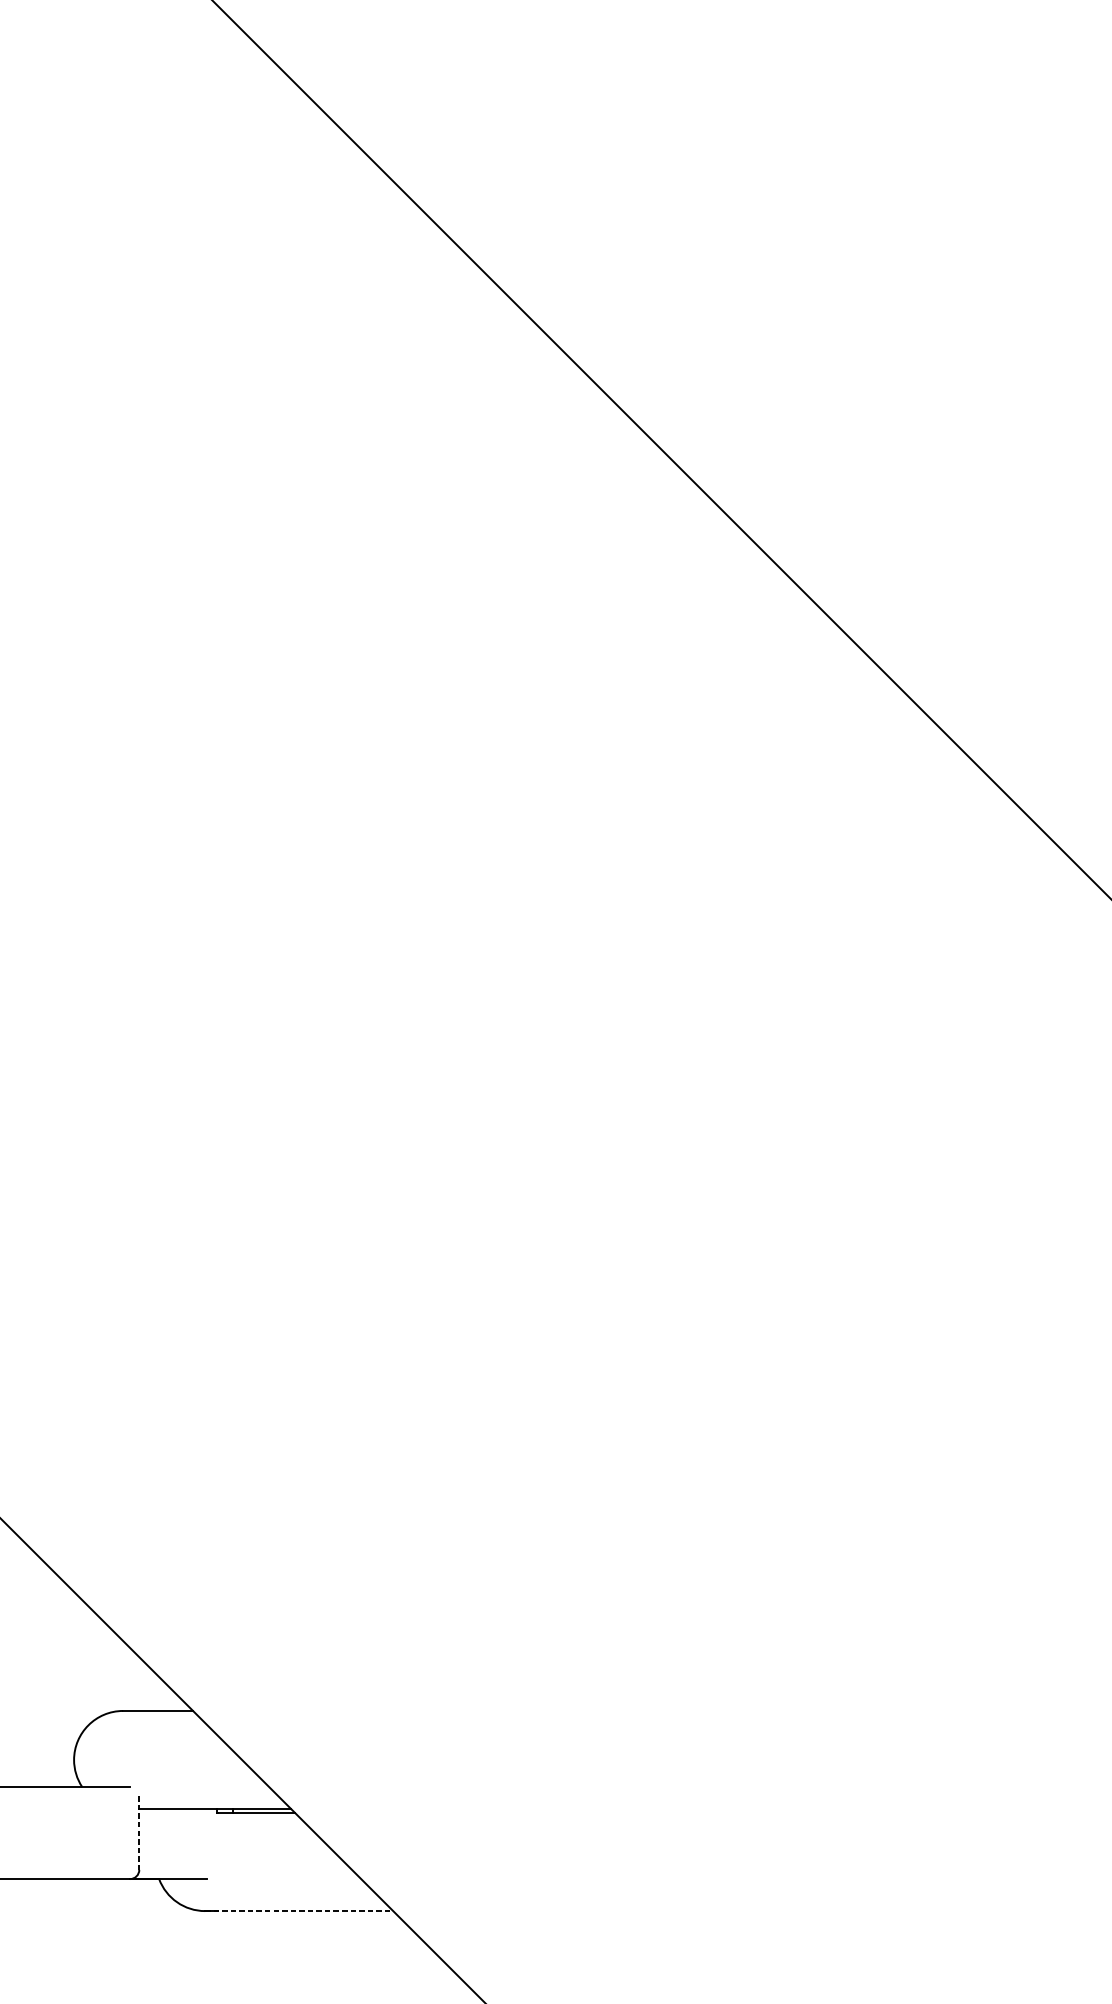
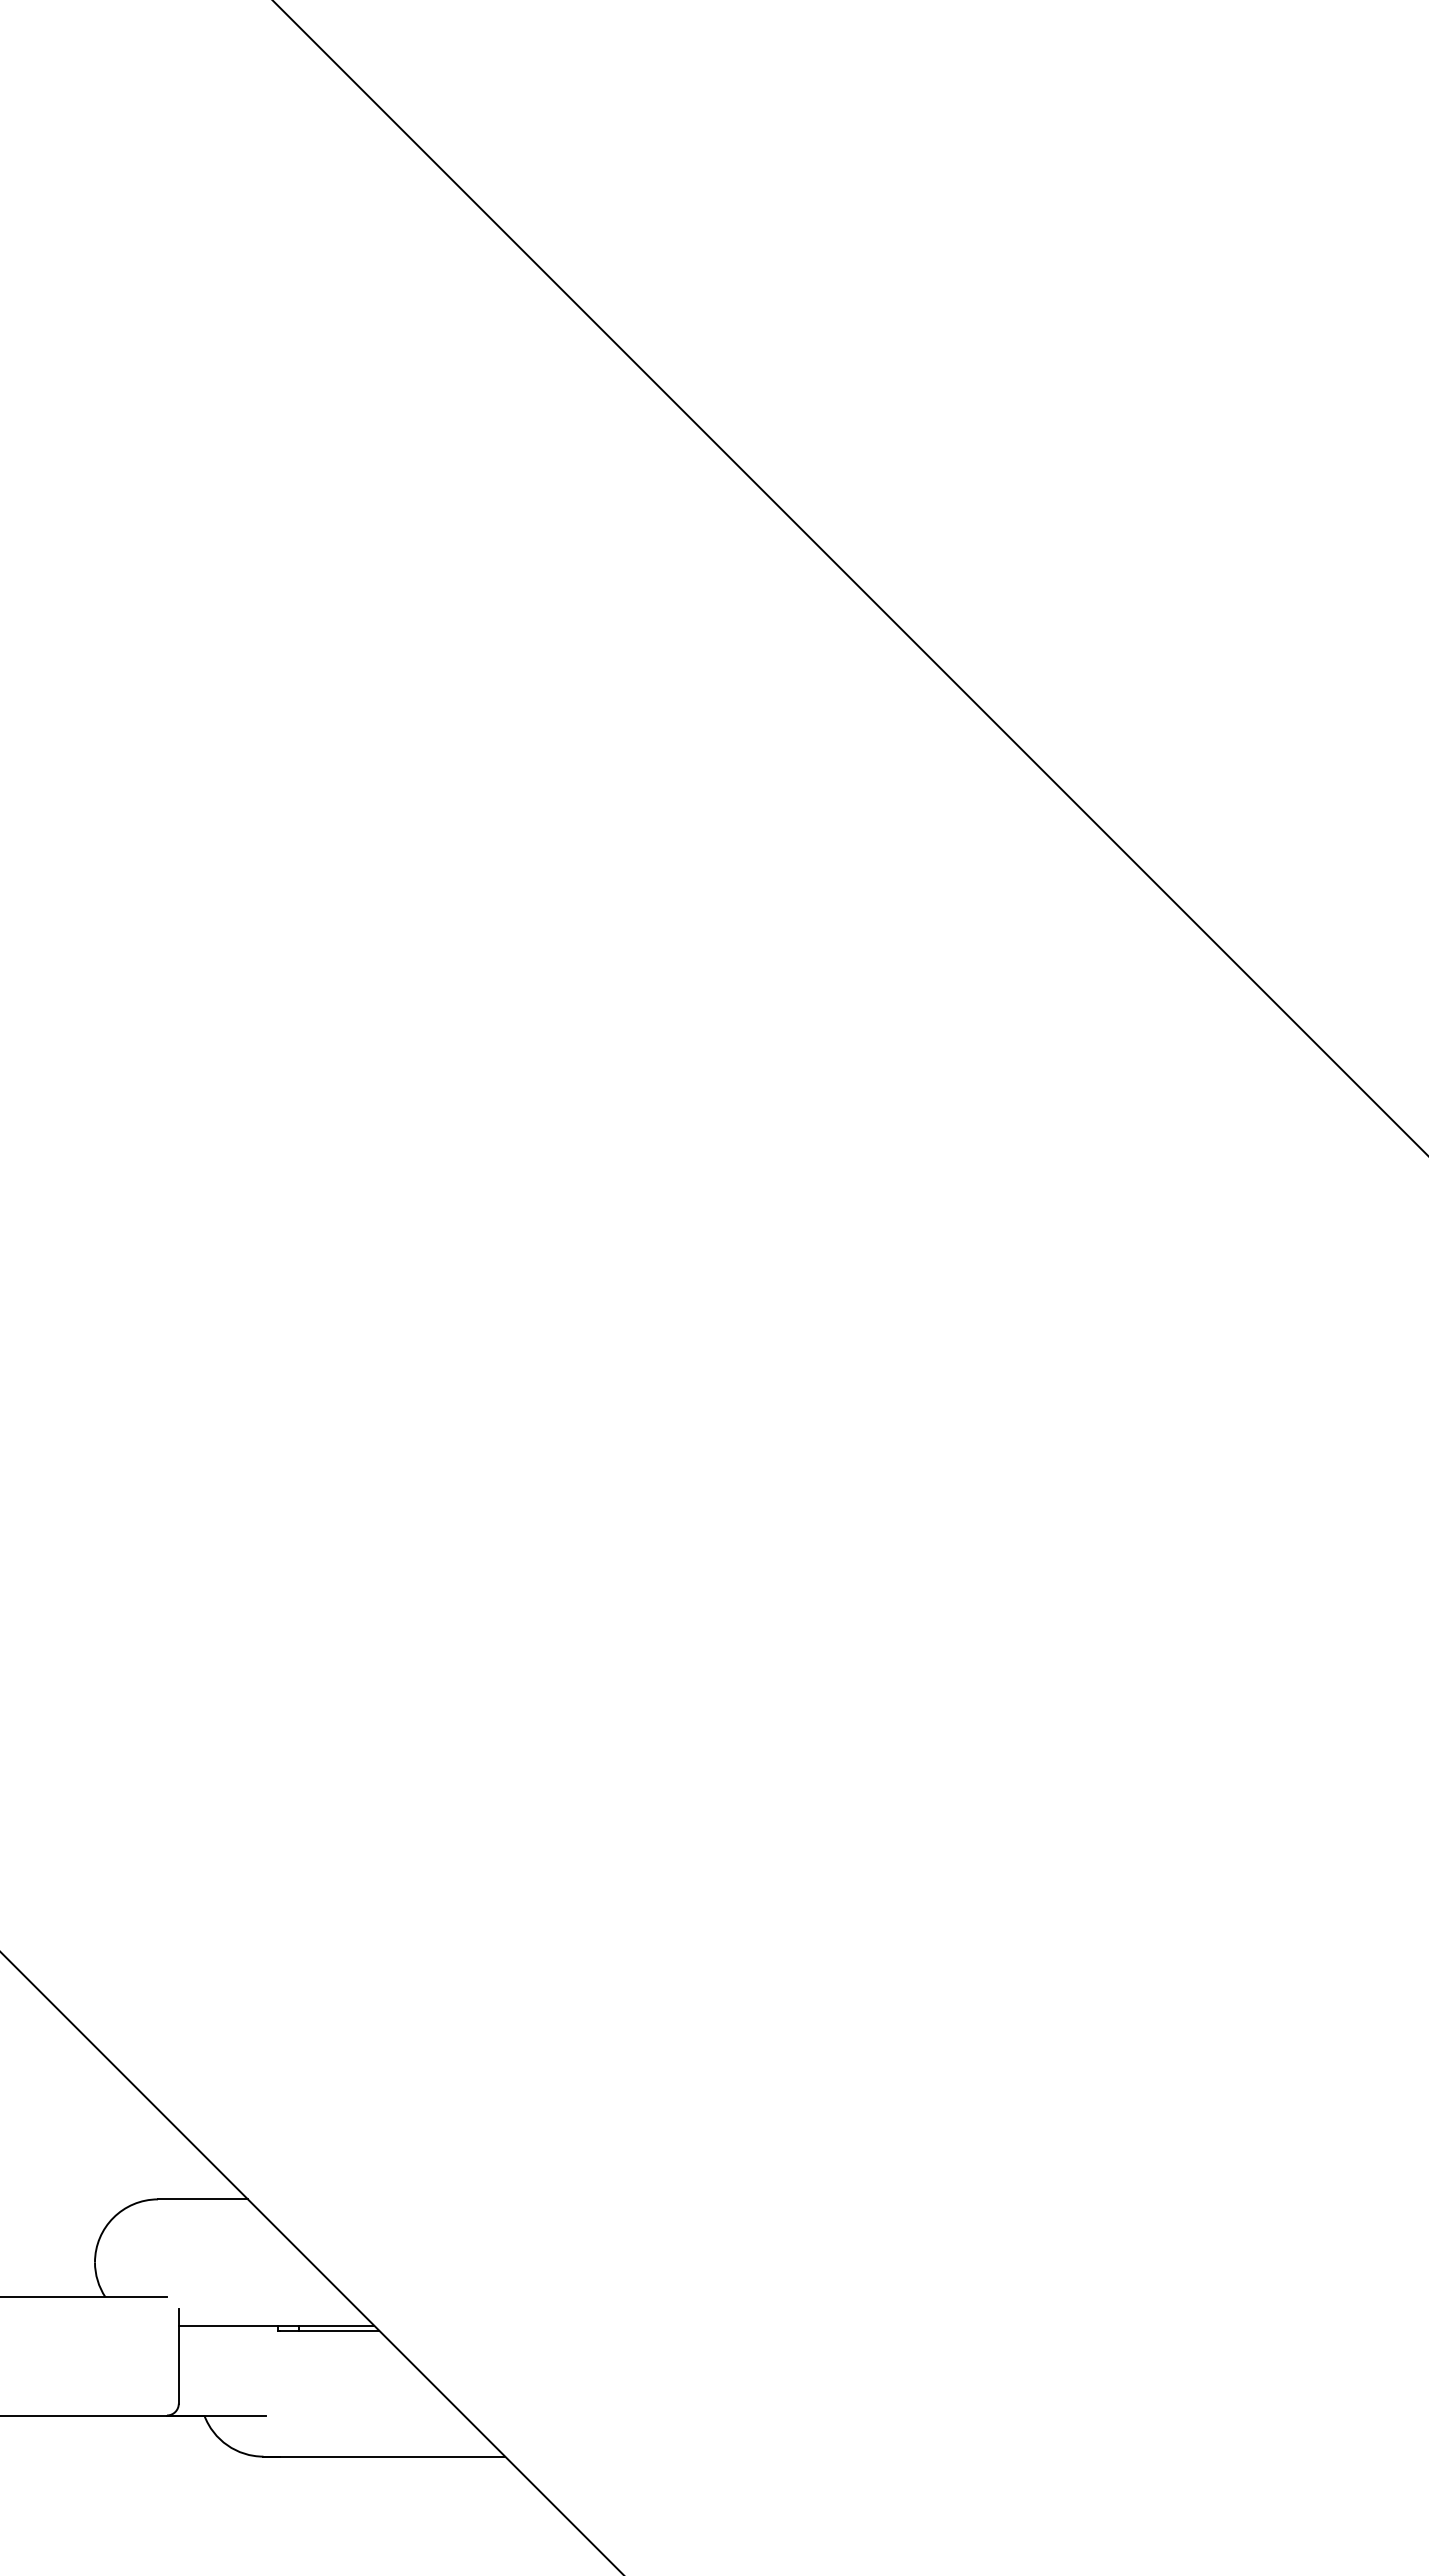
line: (139, 1833) -> (178, 2356), dashed -> solid
line: (299, 1910) -> (384, 2456), dashed -> solid

